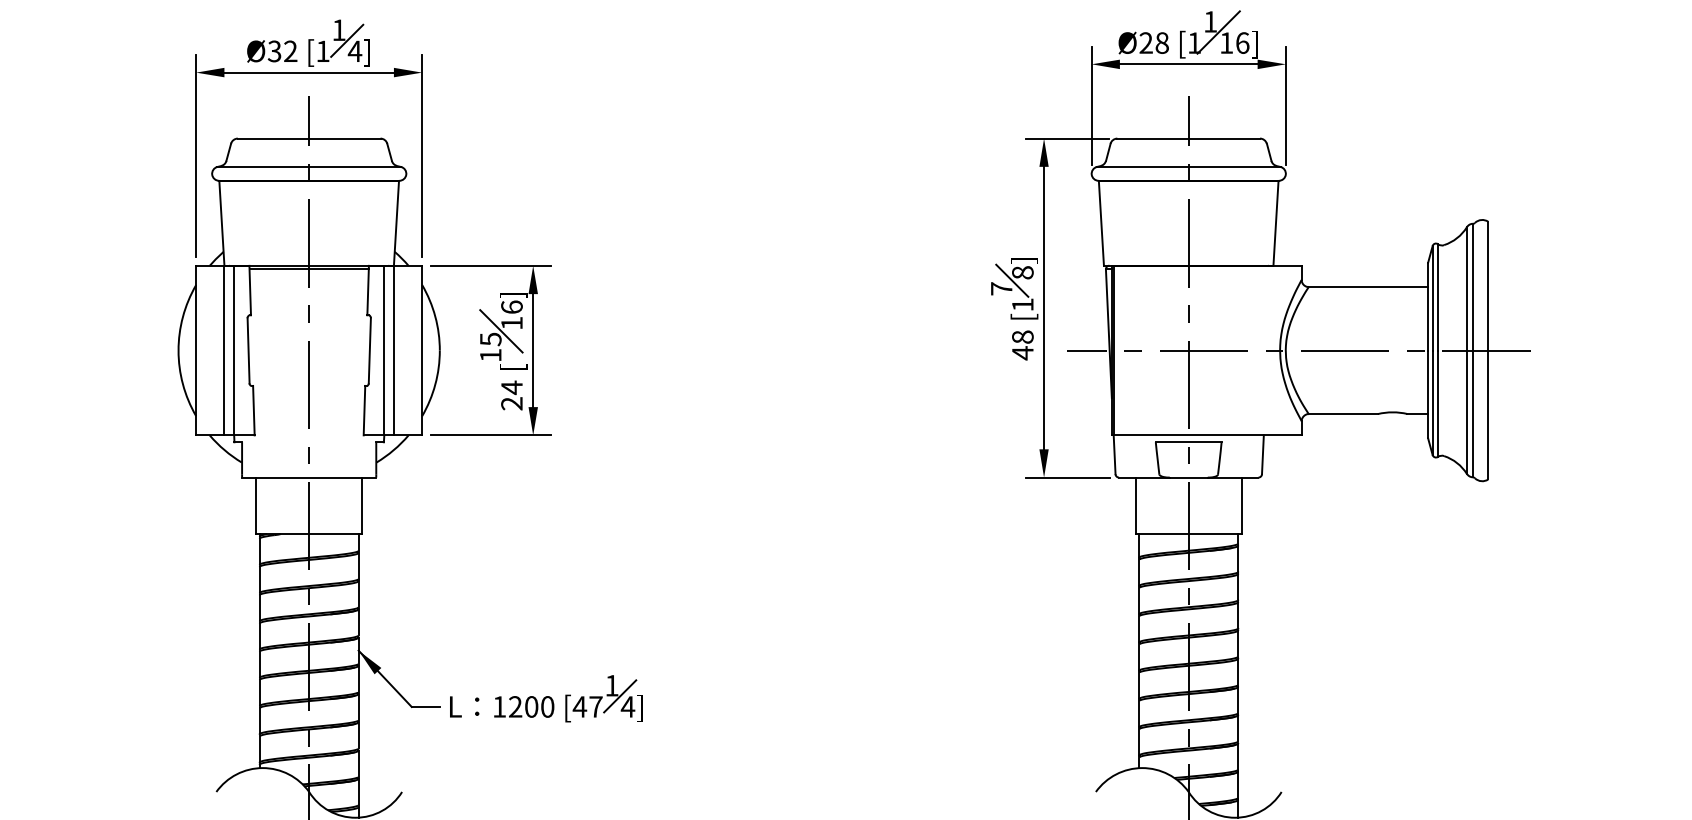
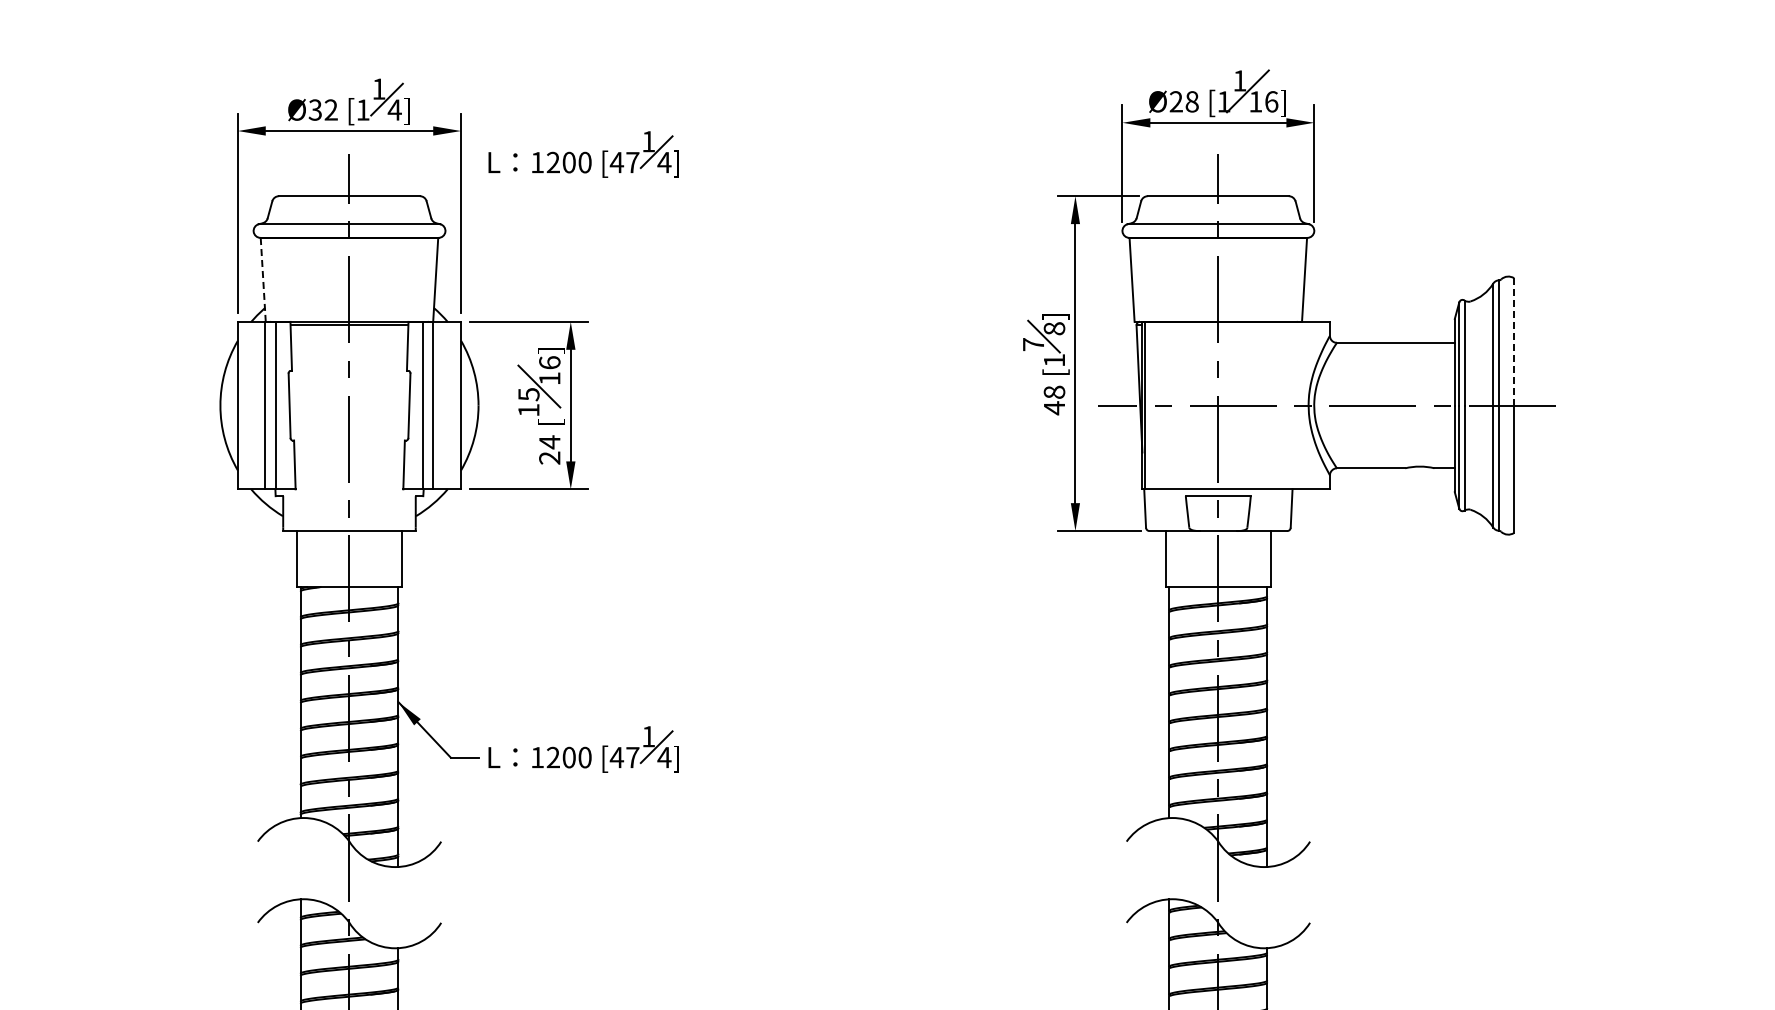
part: (546, 96) -> (583, 154), added
line: (222, 222) -> (263, 279), solid -> dashed
line: (1488, 285) -> (1514, 341), solid -> dashed

